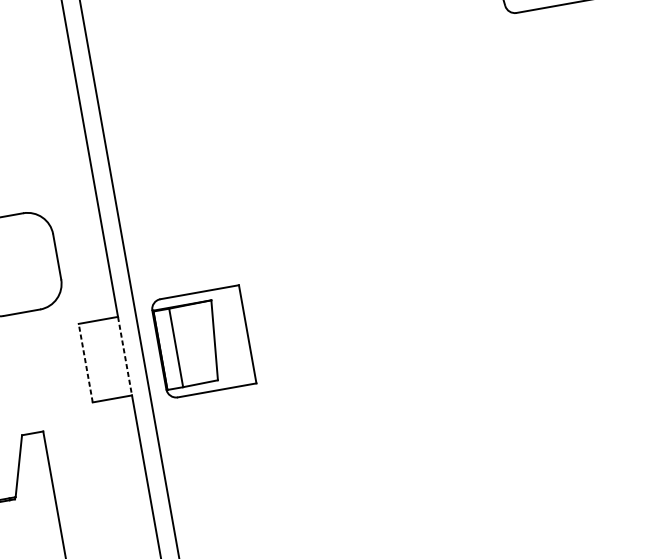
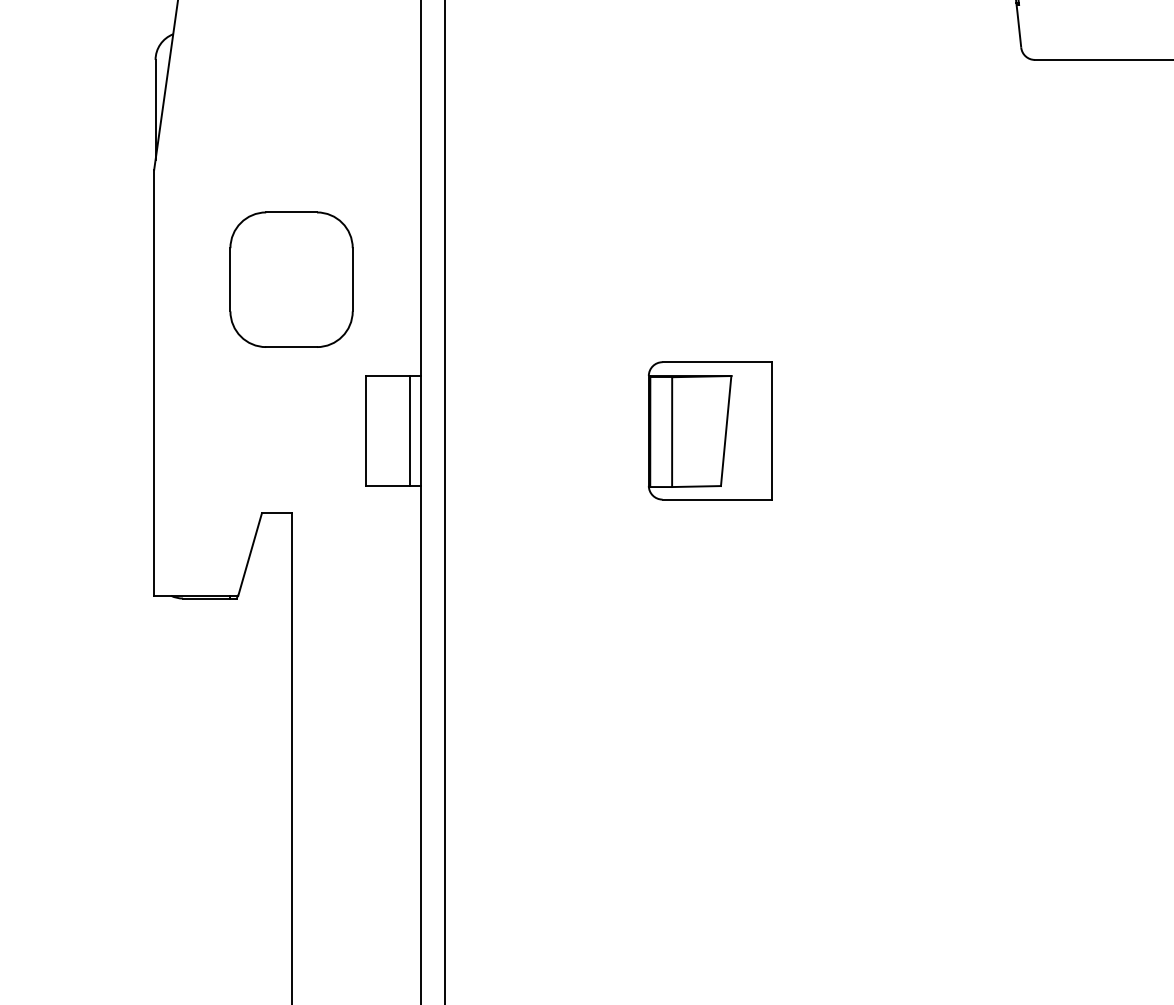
part: (203, 341) -> (710, 430), moved
line: (124, 355) -> (420, 430), dashed -> solid
line: (117, 357) -> (410, 430), added
line: (85, 362) -> (365, 430), dashed -> solid

